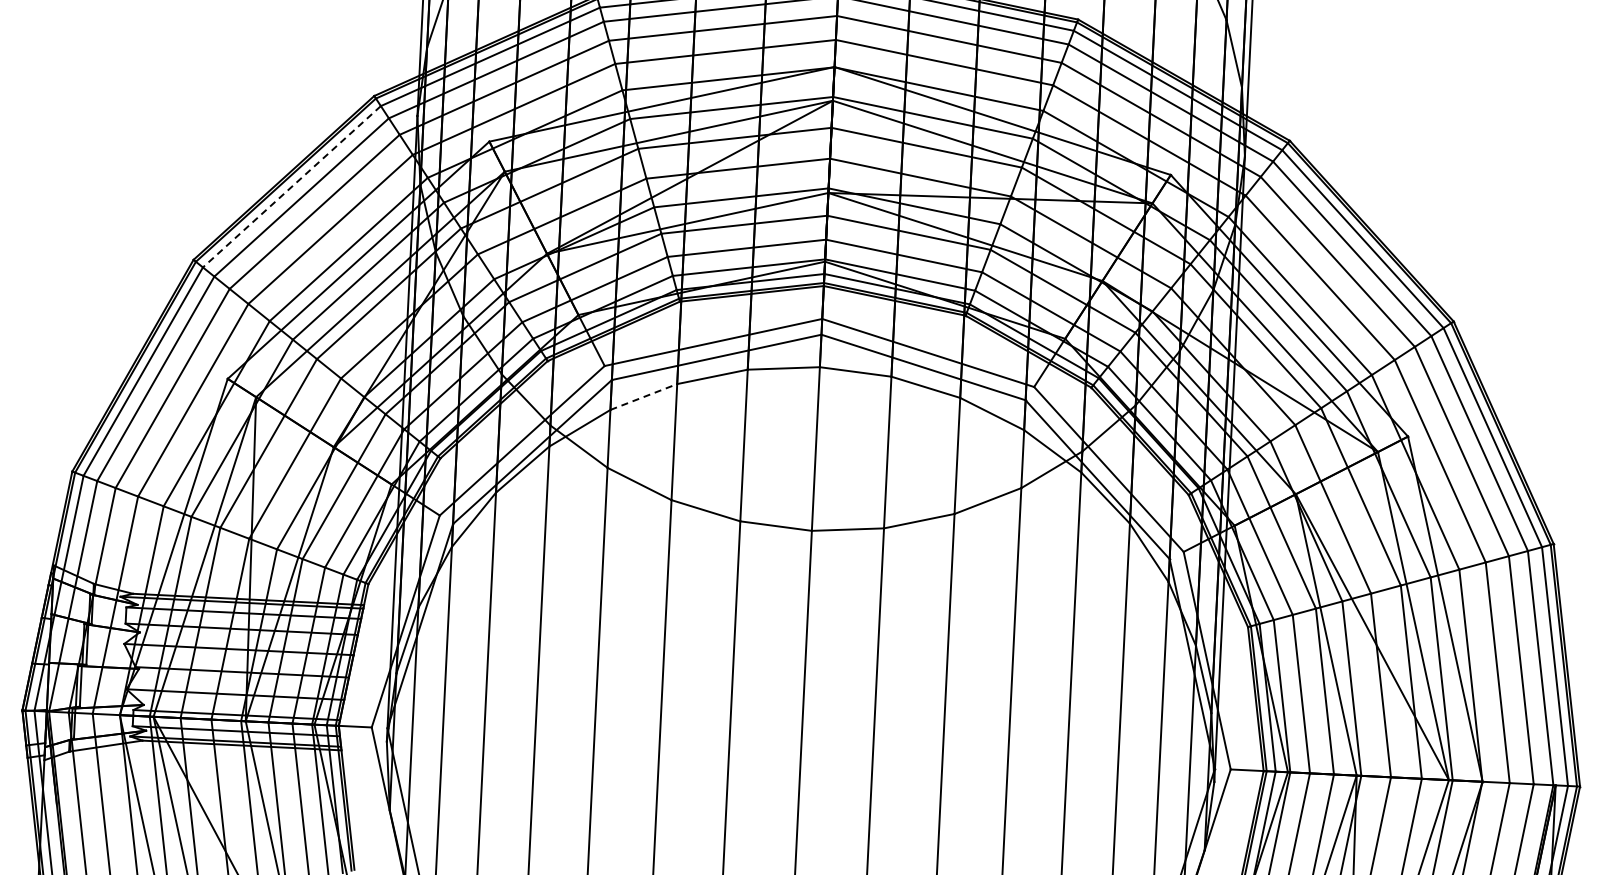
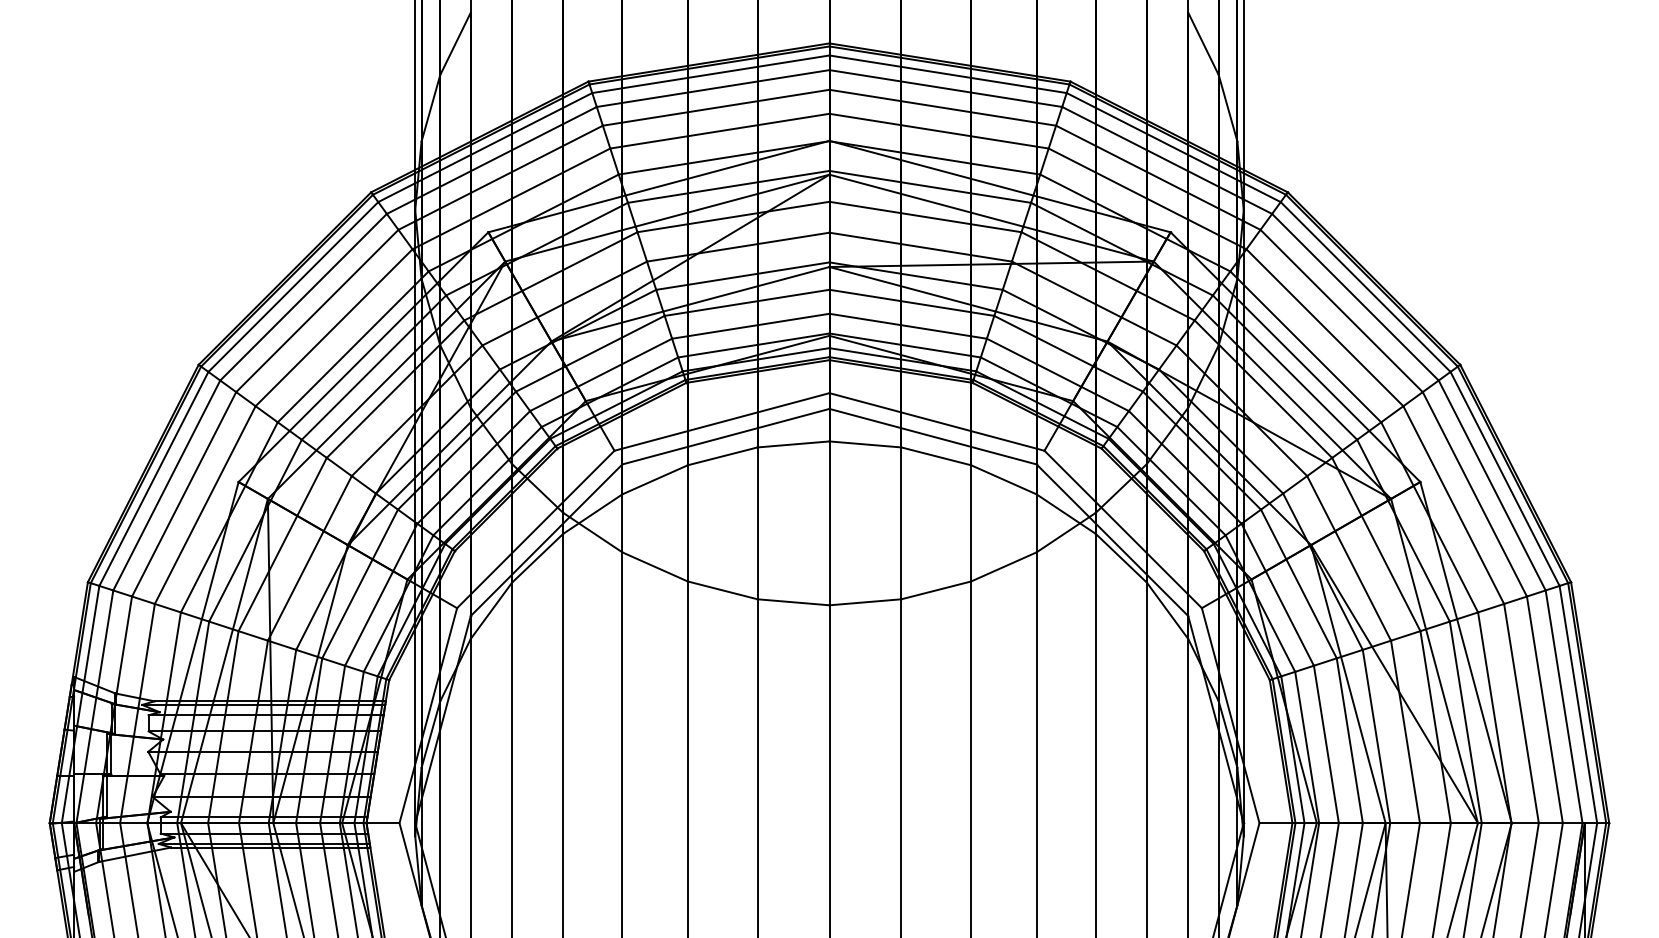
line: (292, 187) -> (293, 287), dashed -> solid
line: (644, 396) -> (655, 479), dashed -> solid

